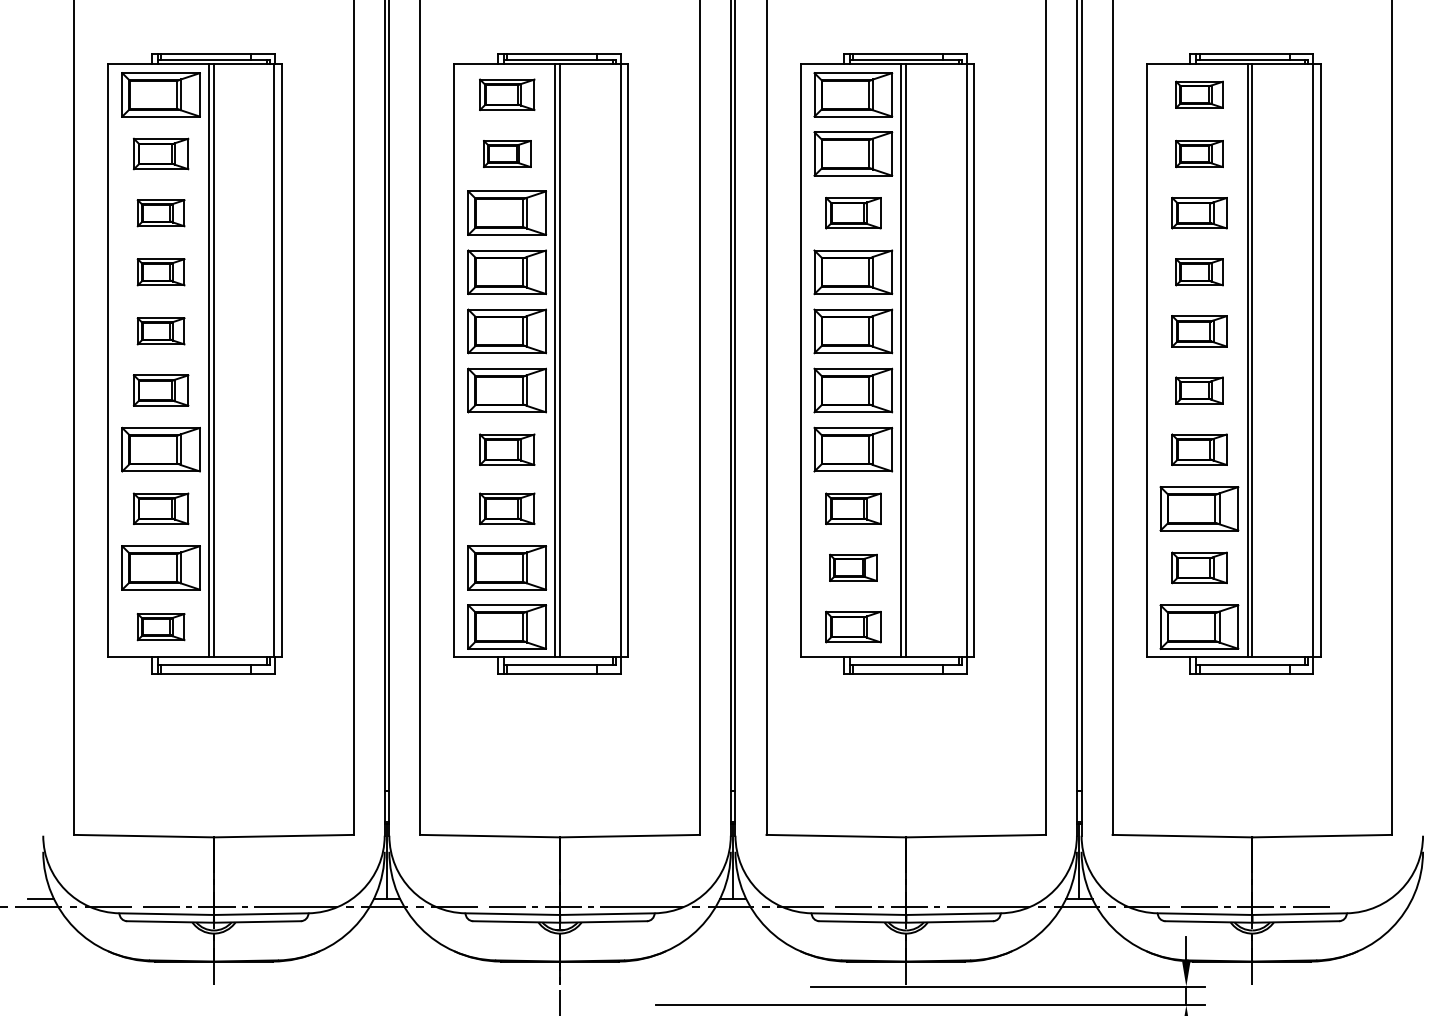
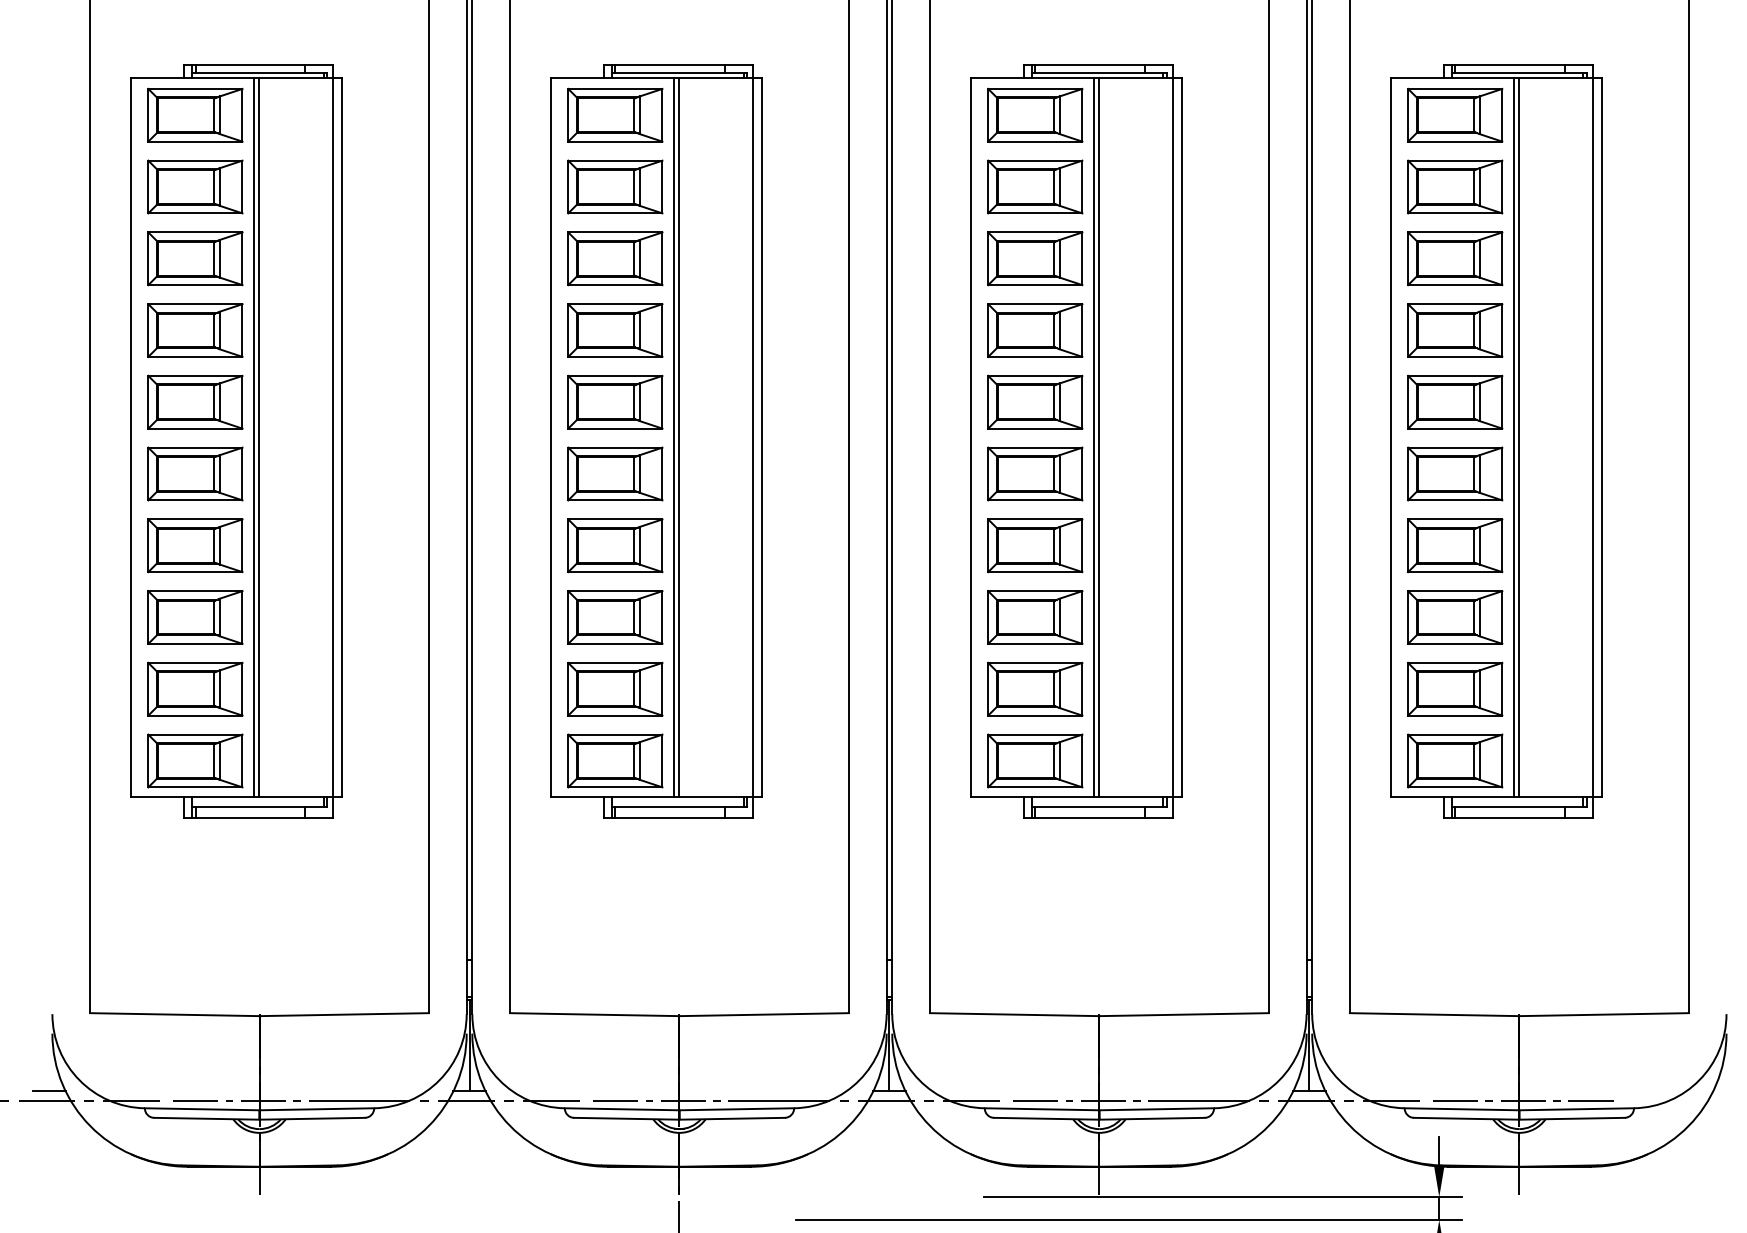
part: (507, 94) -> (615, 114), size x1.43
part: (1199, 94) -> (1455, 114), size x1.67
part: (161, 153) -> (195, 186), size x1.43
part: (507, 153) -> (615, 186), size x1.67
part: (1199, 153) -> (1455, 186), size x1.67
part: (161, 212) -> (195, 258), size x1.67
part: (853, 212) -> (1035, 258), size x1.43
part: (1199, 212) -> (1455, 258), size x1.43
part: (161, 272) -> (195, 330), size x1.67
part: (1199, 272) -> (1455, 330), size x1.67
part: (161, 330) -> (195, 401), size x1.67
part: (1199, 330) -> (1455, 401), size x1.43
part: (161, 390) -> (195, 473), size x1.43
part: (1199, 390) -> (1455, 473), size x1.67
part: (507, 449) -> (615, 545), size x1.43
part: (1199, 449) -> (1455, 545), size x1.43
part: (161, 508) -> (195, 617), size x1.43
part: (507, 508) -> (615, 617), size x1.43
part: (853, 508) -> (1035, 617), size x1.43
part: (853, 567) -> (1035, 688), size x1.67
part: (1199, 567) -> (1455, 688), size x1.43
part: (161, 626) -> (195, 760), size x1.67
part: (853, 626) -> (1035, 760), size x1.43

